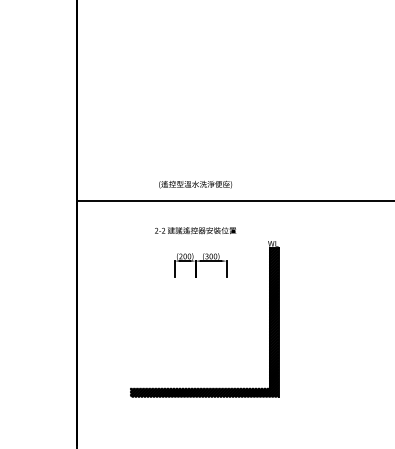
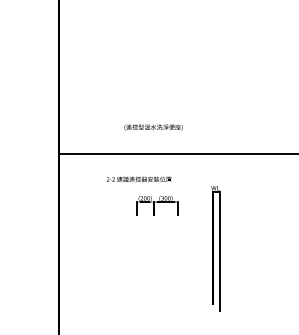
text: (195, 184) -> (153, 127), moved
text: (195, 230) -> (139, 179), moved
hatch: (204, 322) -> (160, 251), removed

